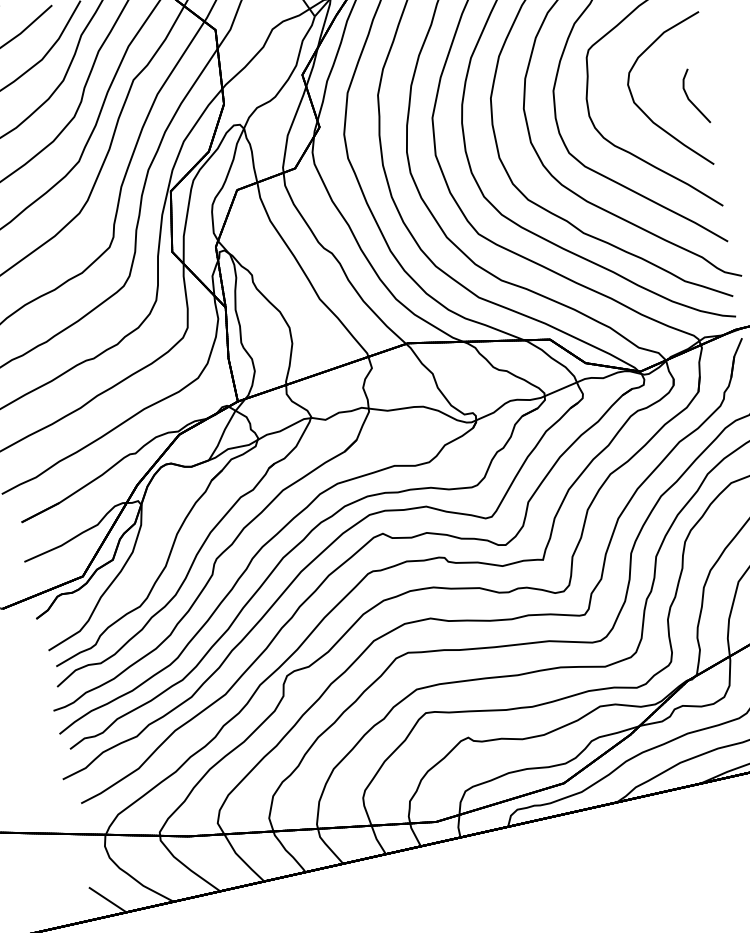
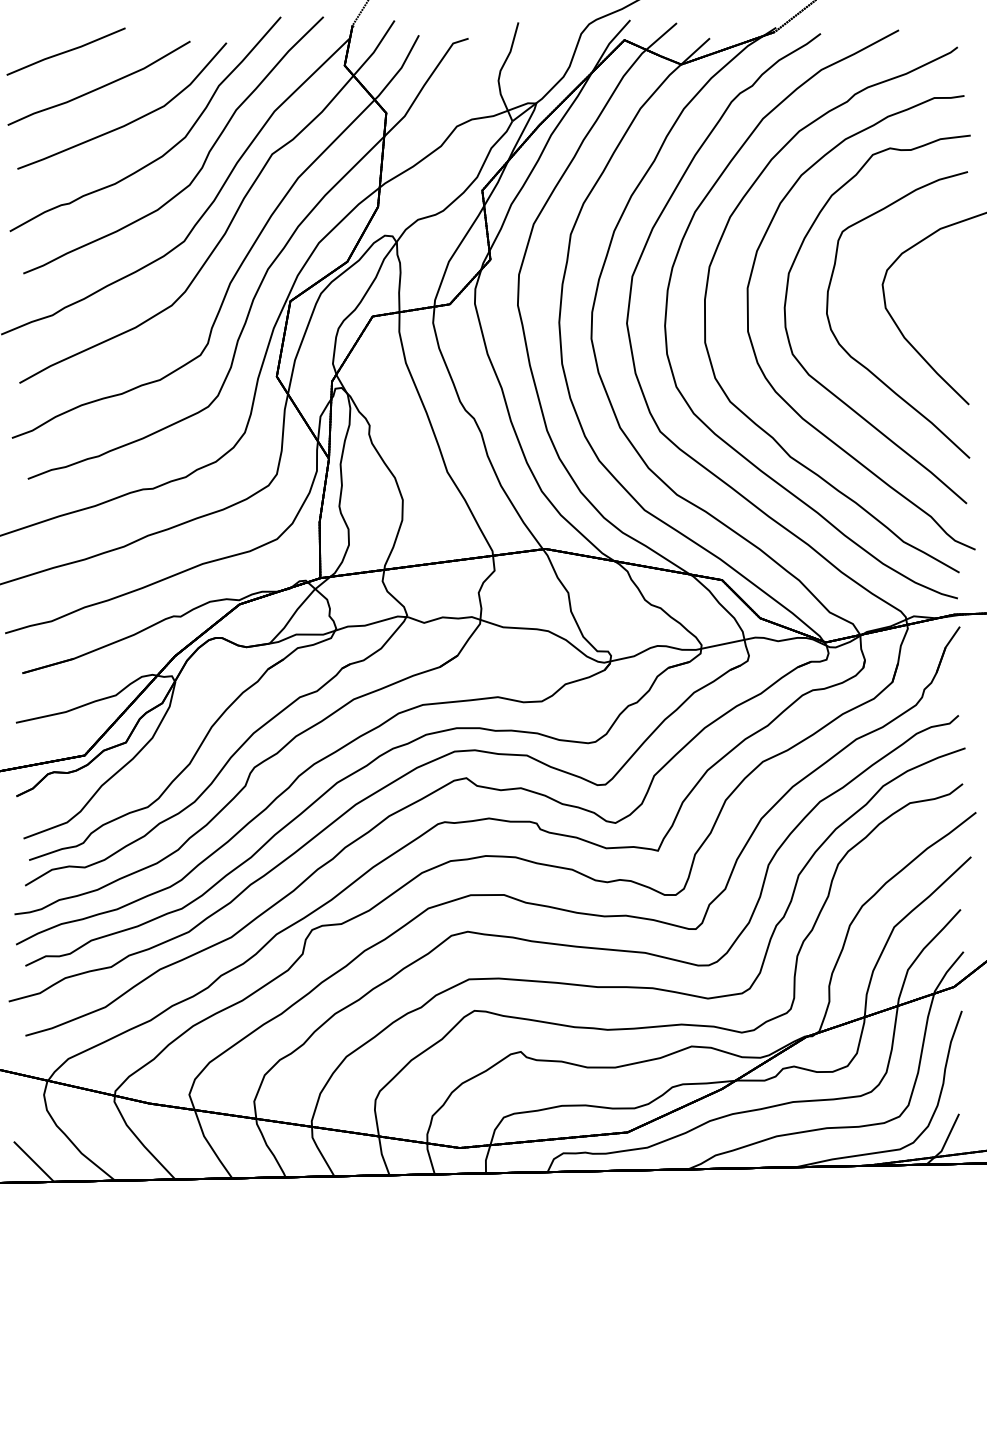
part: (690, 100) -> (956, 319), removed

